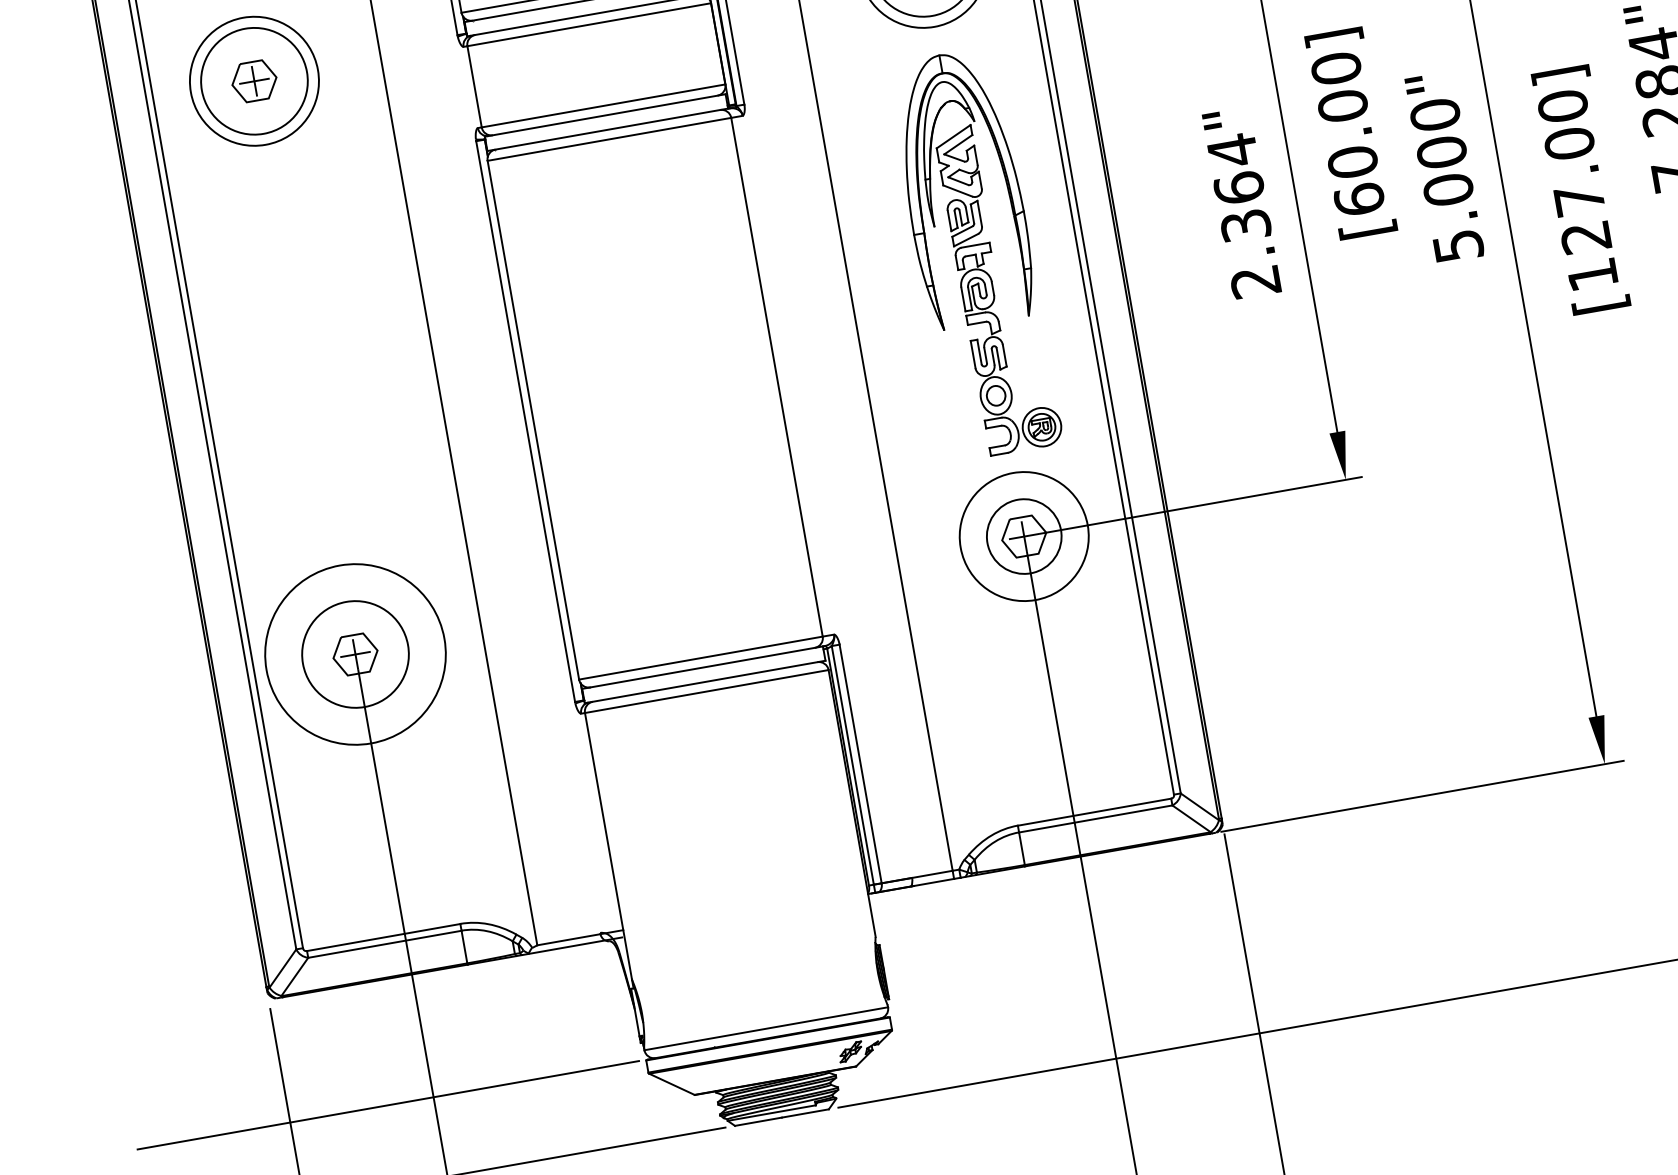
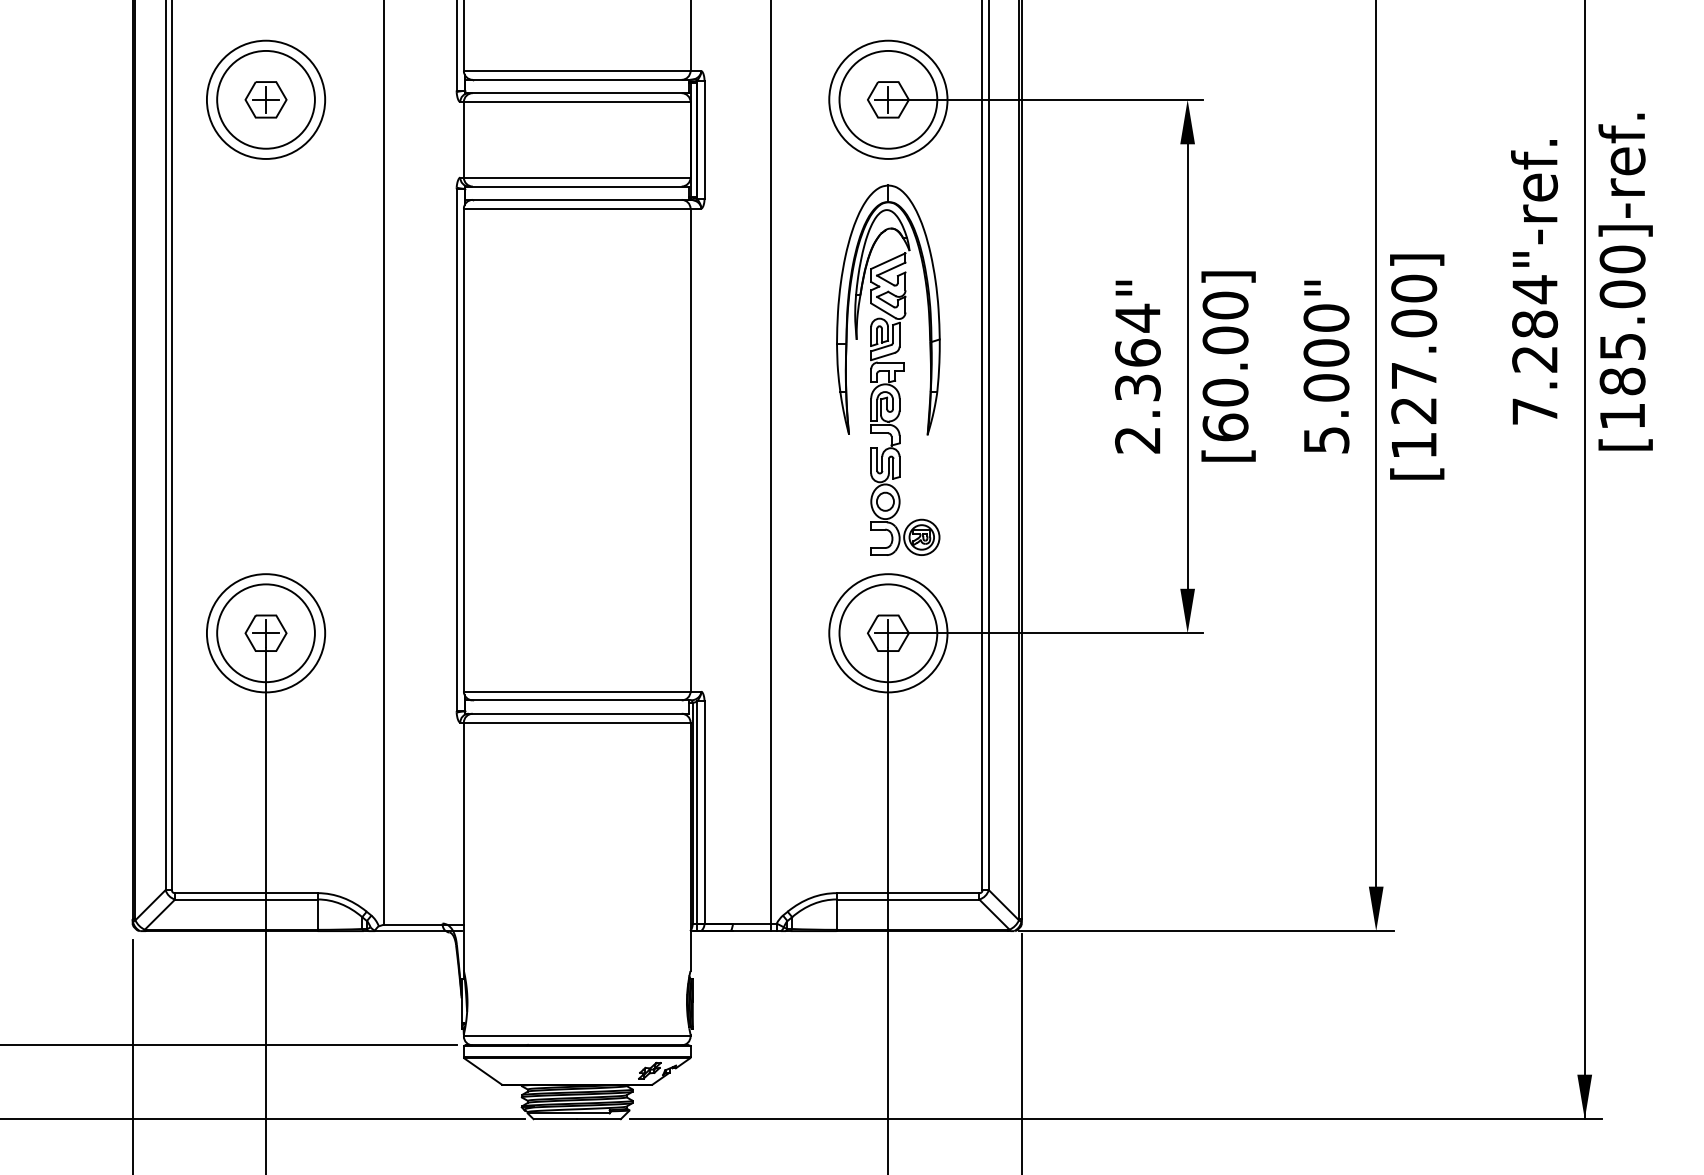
text: (1351, 133) -> (1228, 366), moved
text: (1581, 189) -> (1417, 366), moved
circle: (1024, 536) -> (888, 633), size x1.43
circle: (354, 654) -> (265, 633), size x0.71

